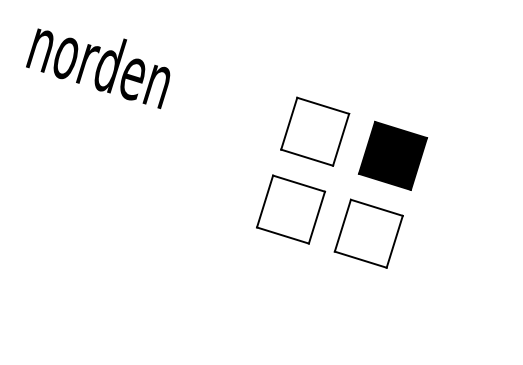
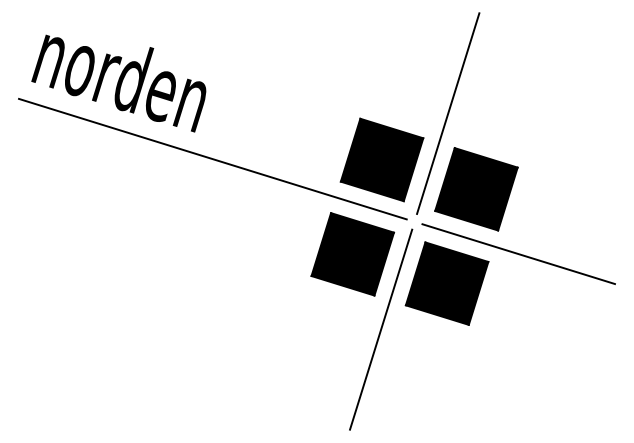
line: (369, 93) -> (448, 113), added
line: (175, 130) -> (212, 158), added
fill: (314, 131) -> (381, 159), added
fill: (290, 209) -> (352, 254), added
line: (427, 209) -> (518, 254), added
fill: (368, 233) -> (446, 283), added
line: (314, 271) -> (381, 329), added

